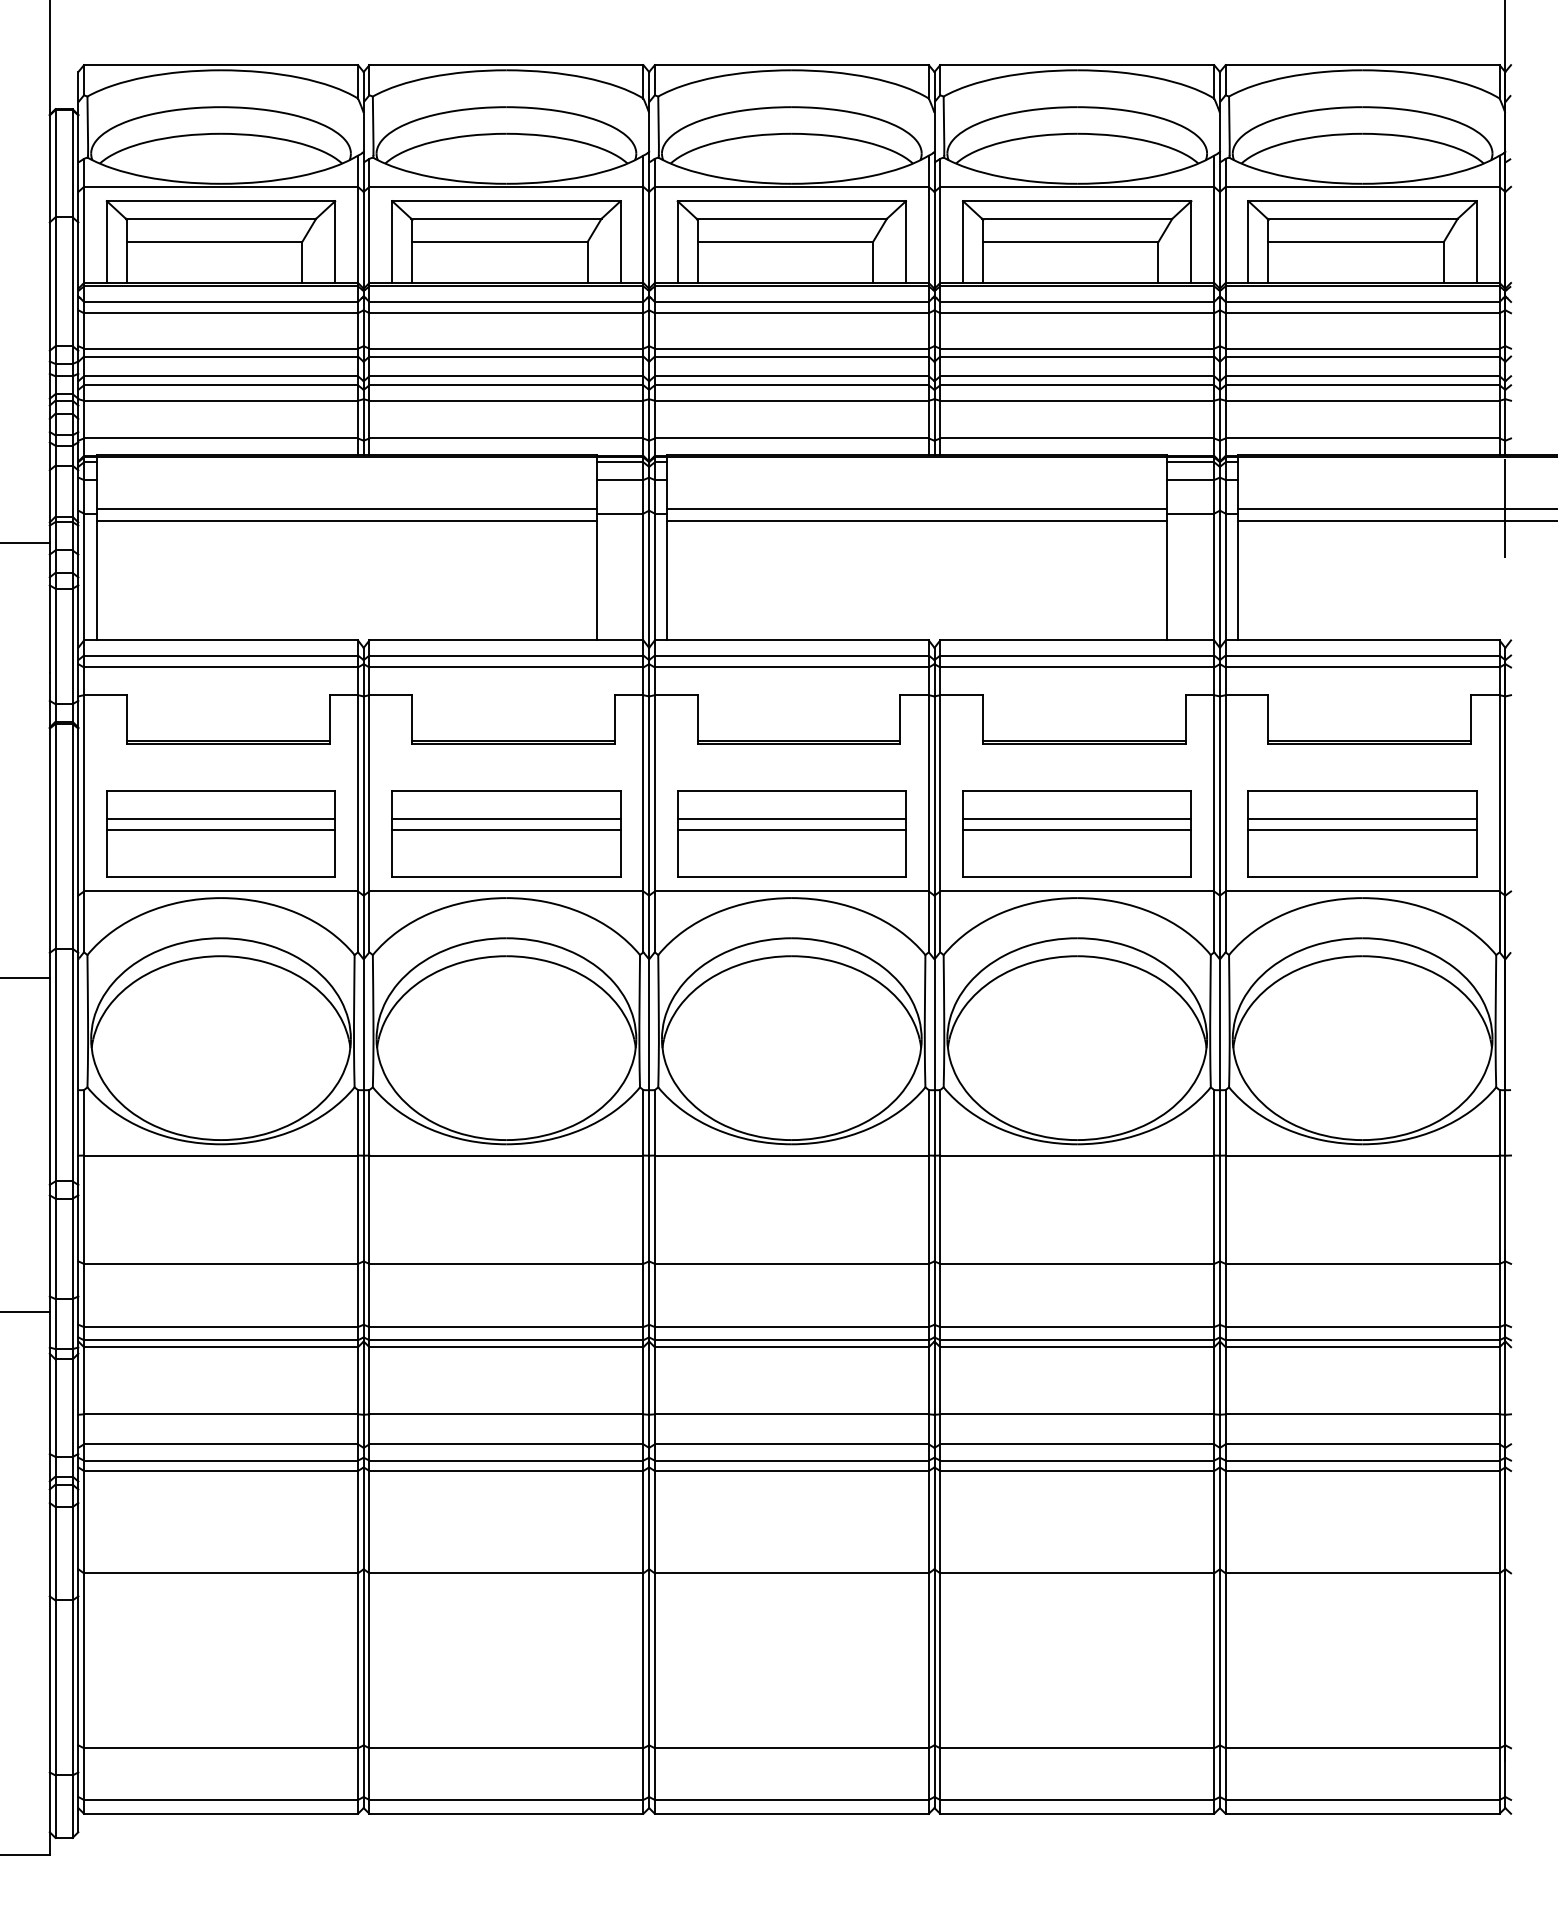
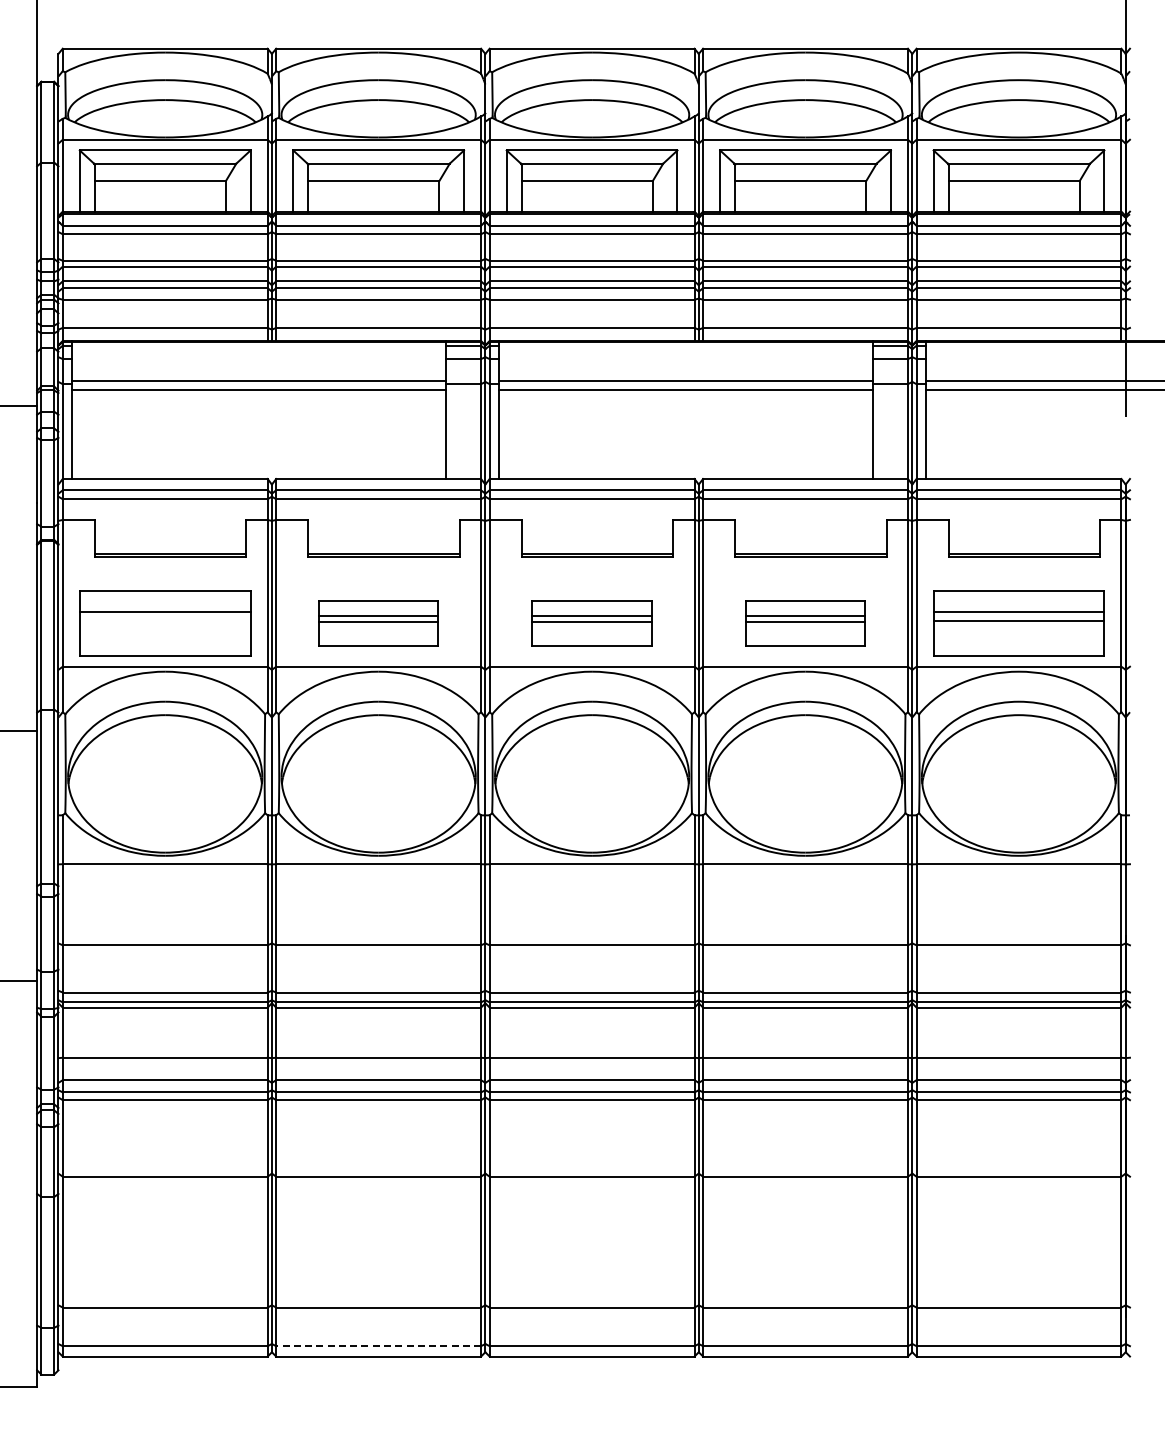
line: (220, 829) -> (164, 620), removed
part: (506, 833) -> (378, 623), size x0.7
part: (791, 833) -> (591, 623), size x0.7
part: (1077, 833) -> (805, 623), size x0.7
line: (506, 1800) -> (378, 1346), solid -> dashed

